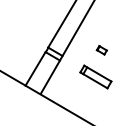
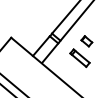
part: (101, 50) -> (86, 41), size x1.67

